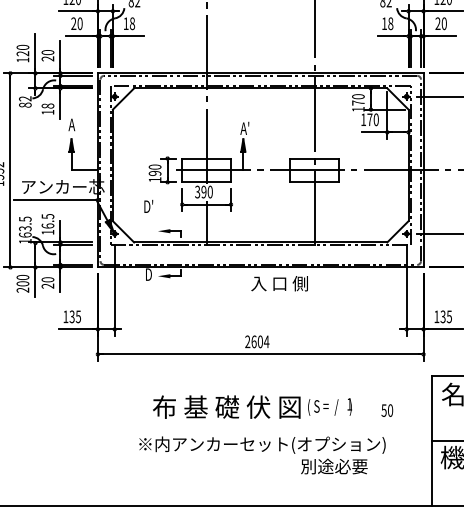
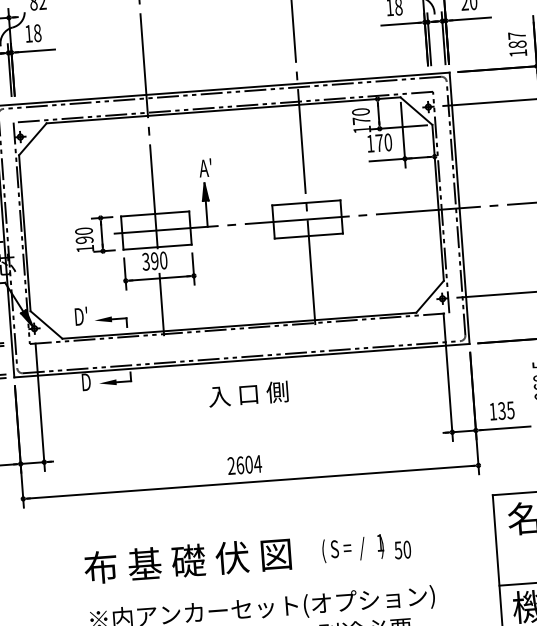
text: (148, 206) -> (80, 316), moved
text: (279, 283) -> (248, 394), moved
text: (226, 406) -> (187, 560), moved
text: (387, 410) -> (403, 549), moved

